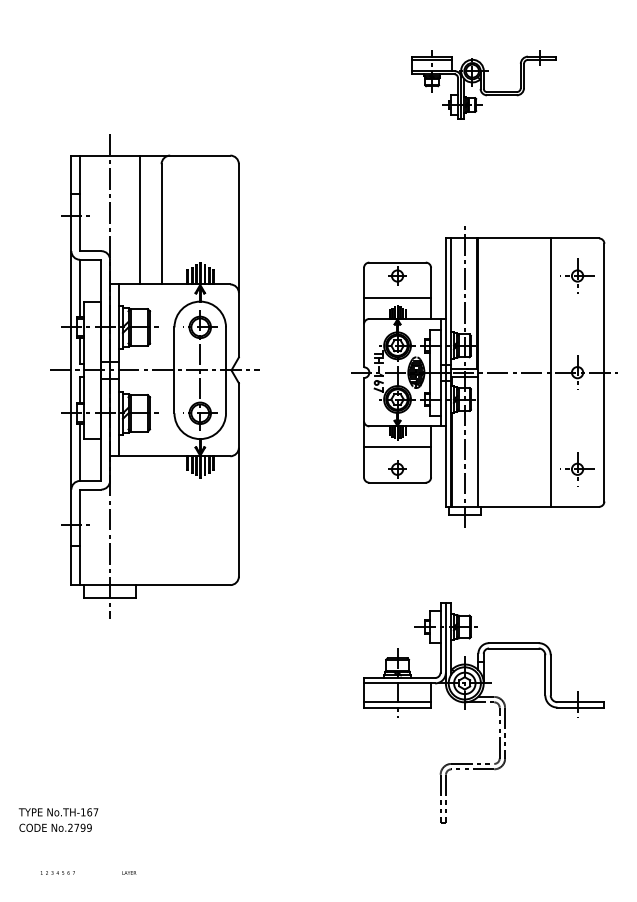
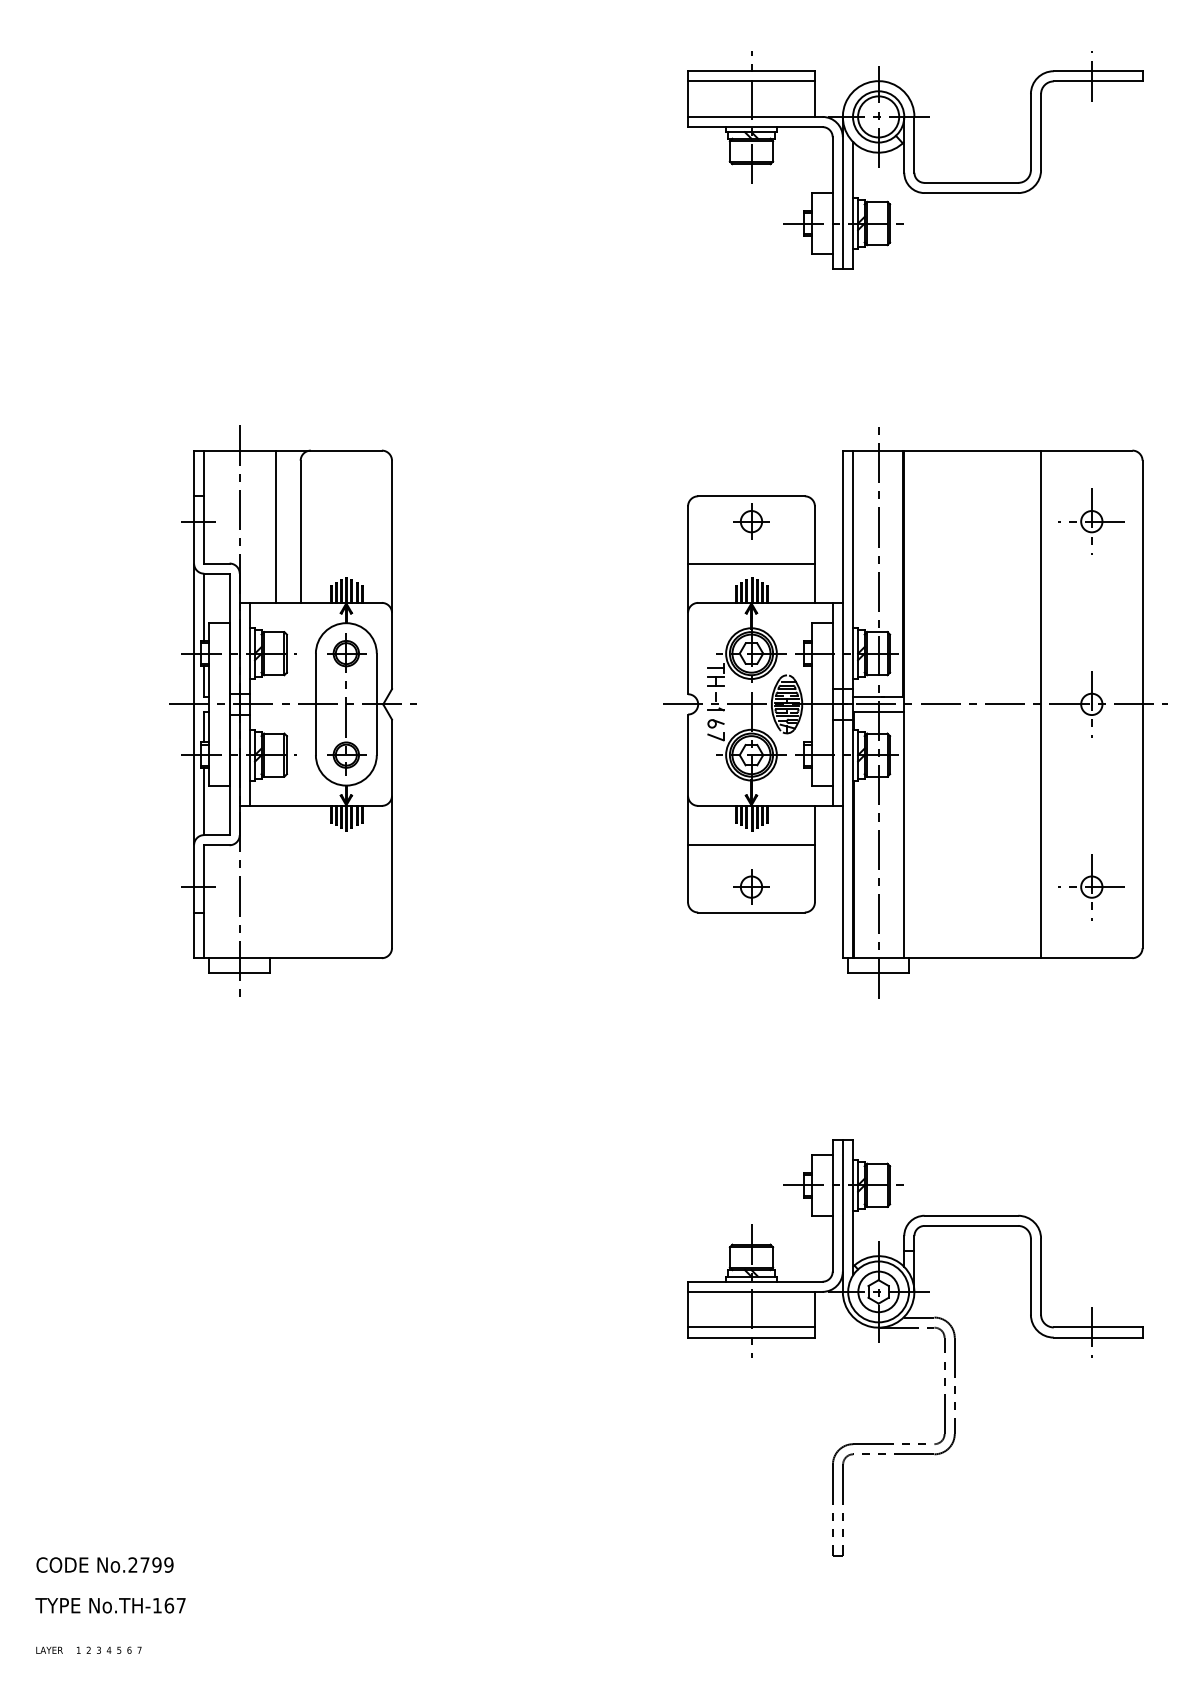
part: (483, 84) -> (913, 159), size x1.67
part: (154, 376) -> (291, 711), size x0.62
text: (58, 812) -> (110, 1605), moved
text: (129, 872) -> (49, 1649), moved

